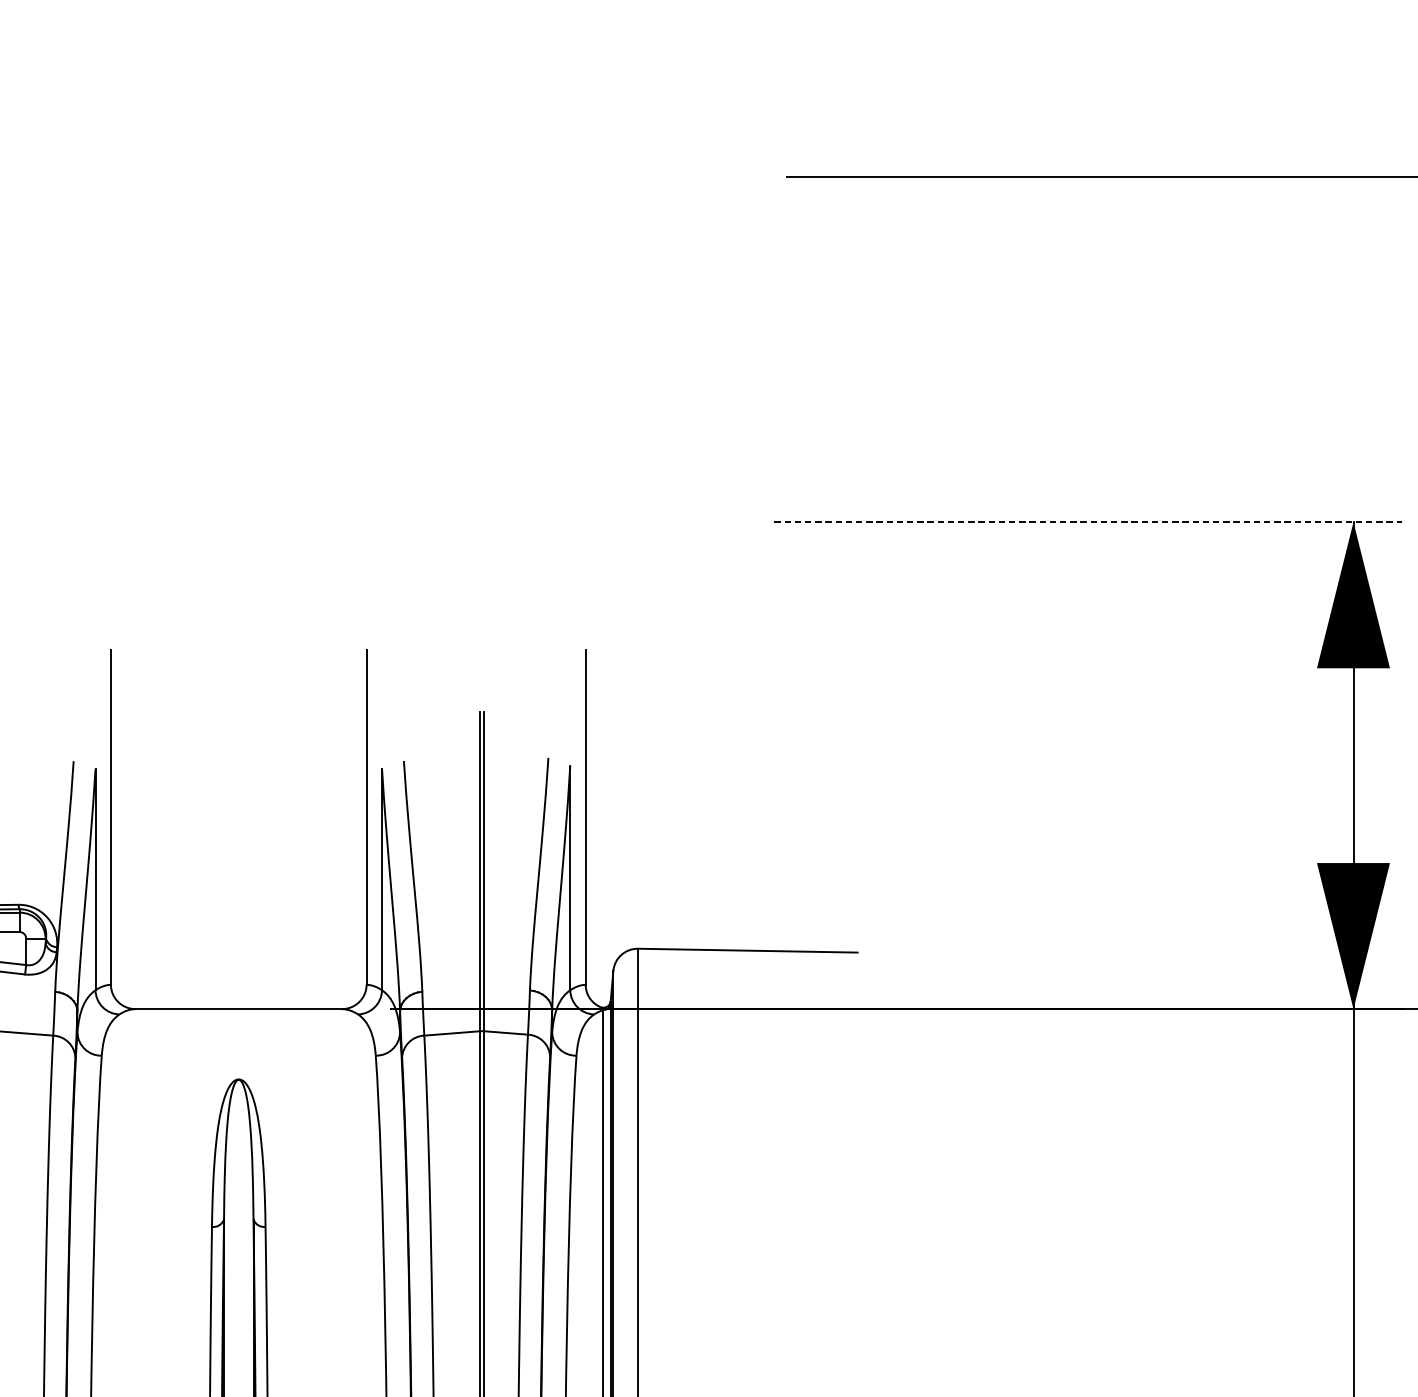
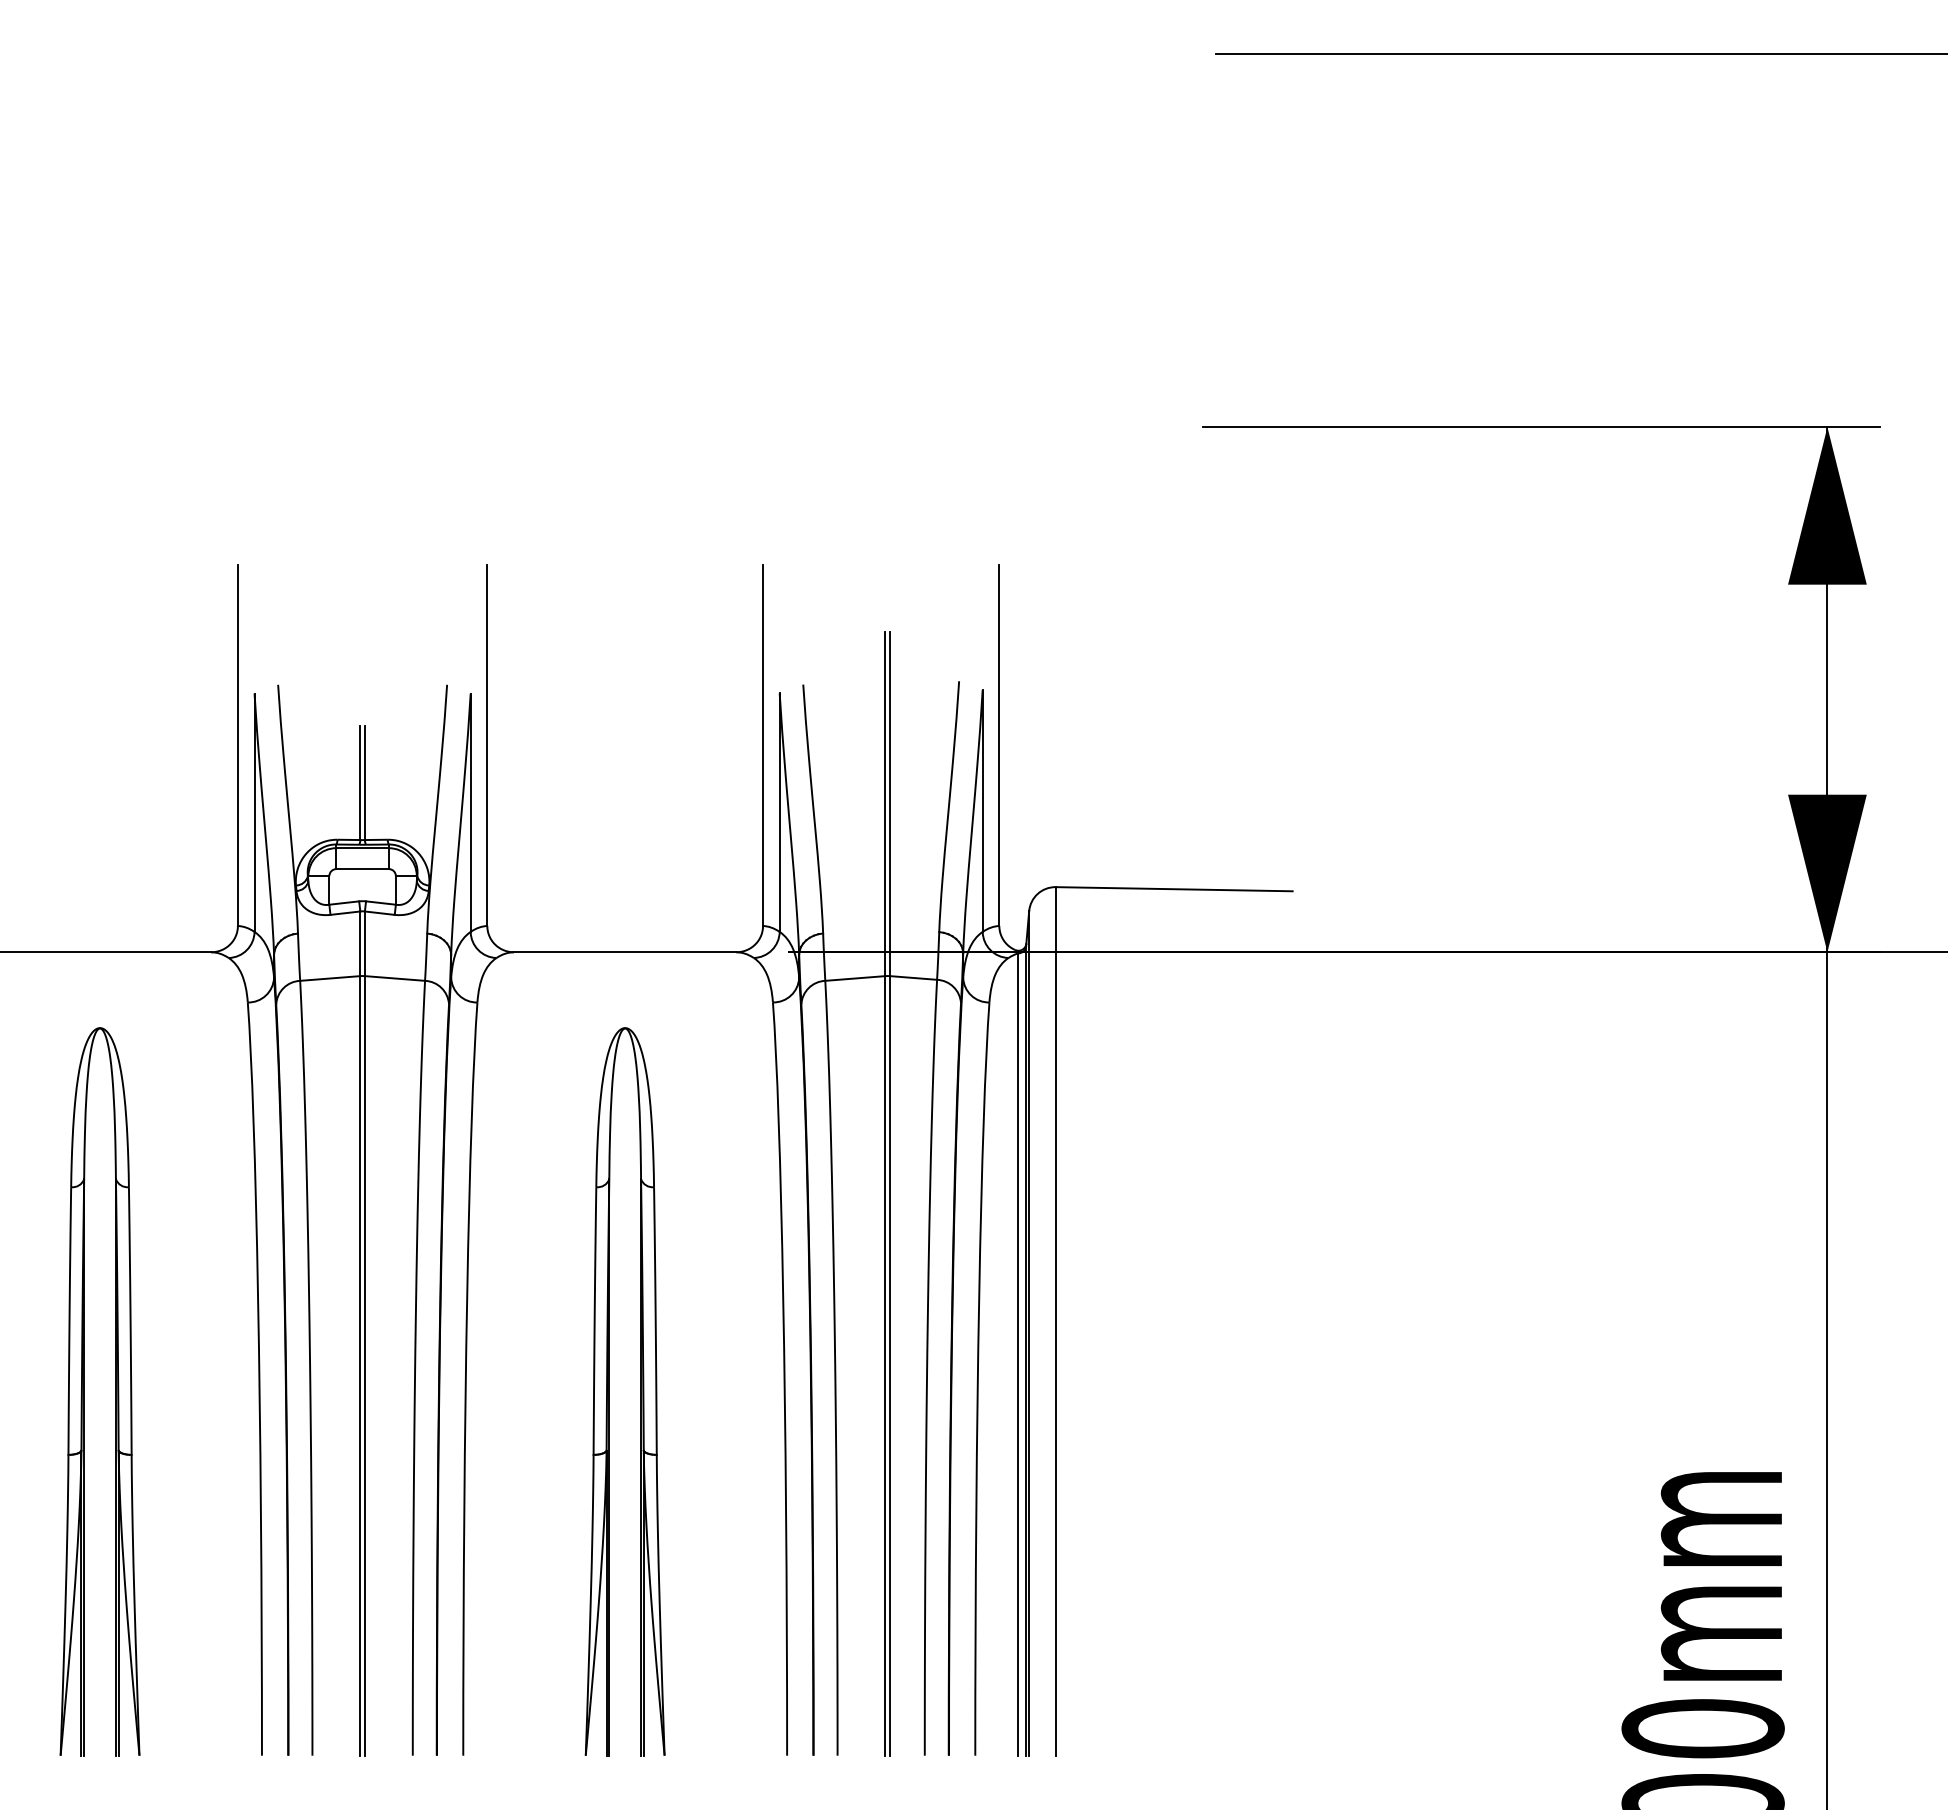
line: (1088, 522) -> (1541, 427), dashed -> solid

